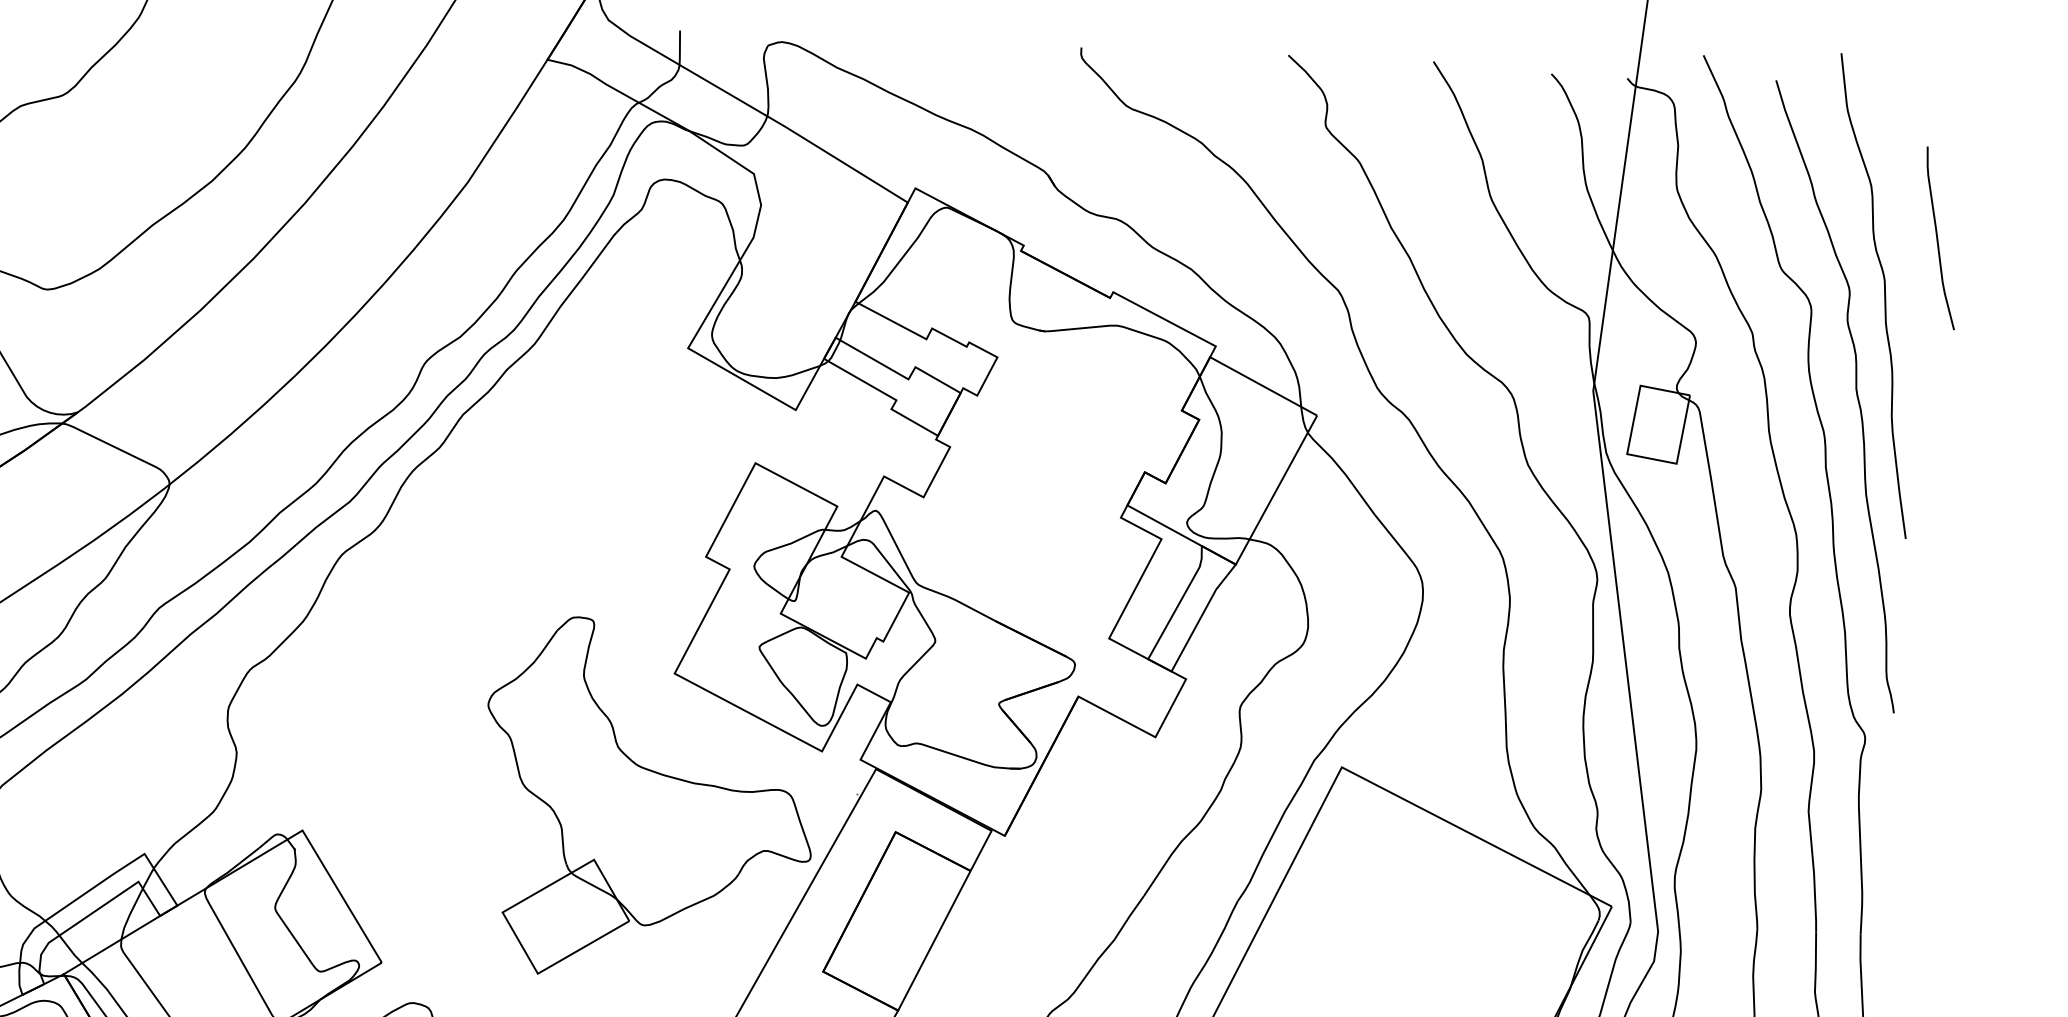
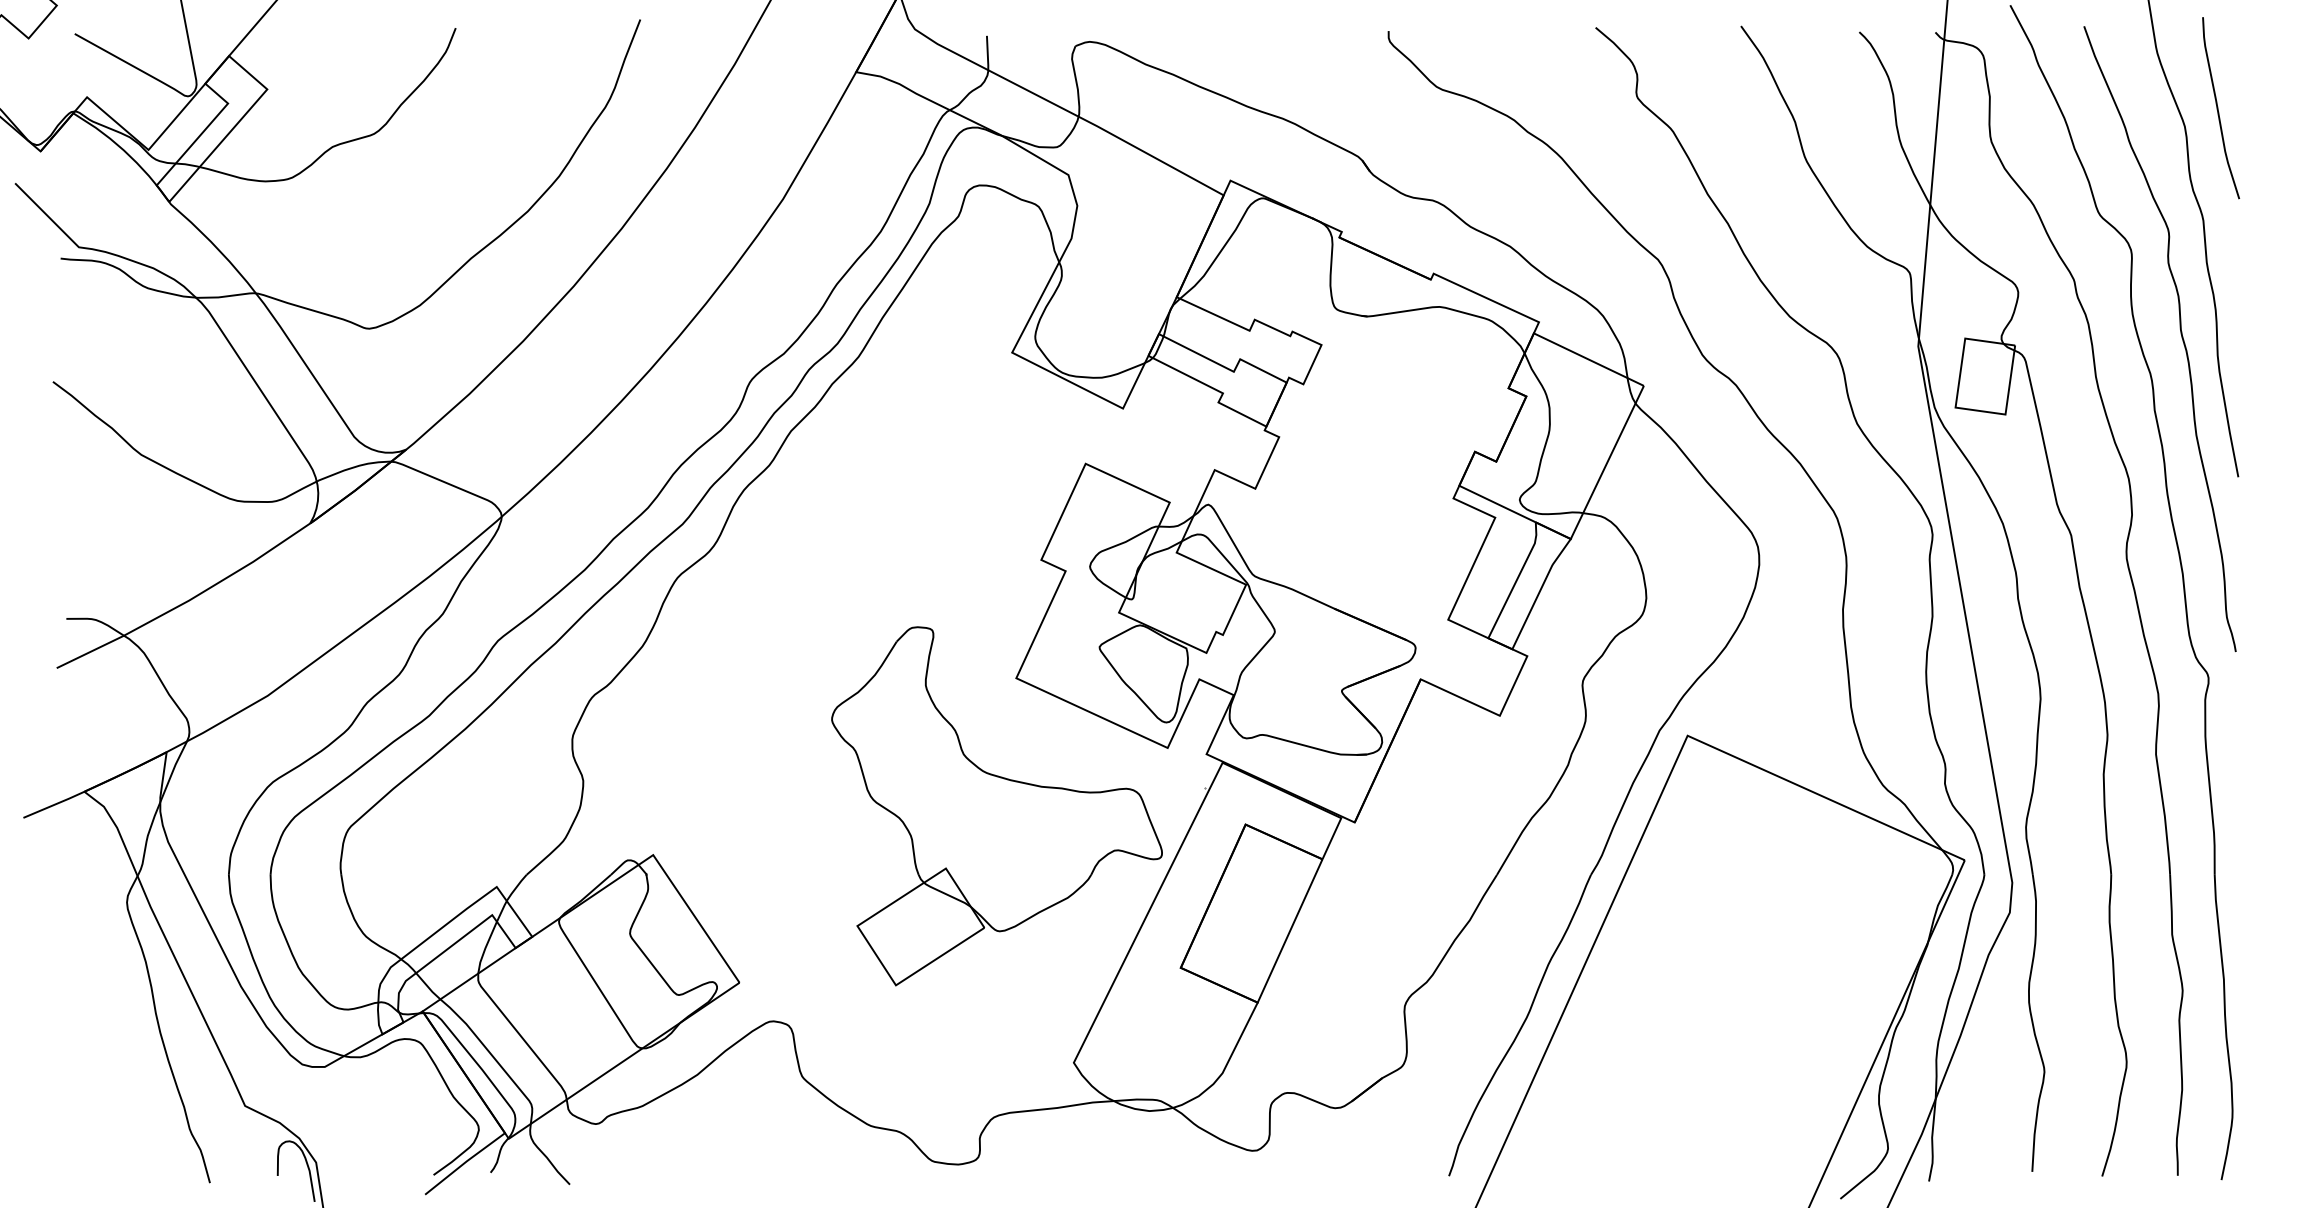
curve: (1938, 238) -> (2218, 108), moved

